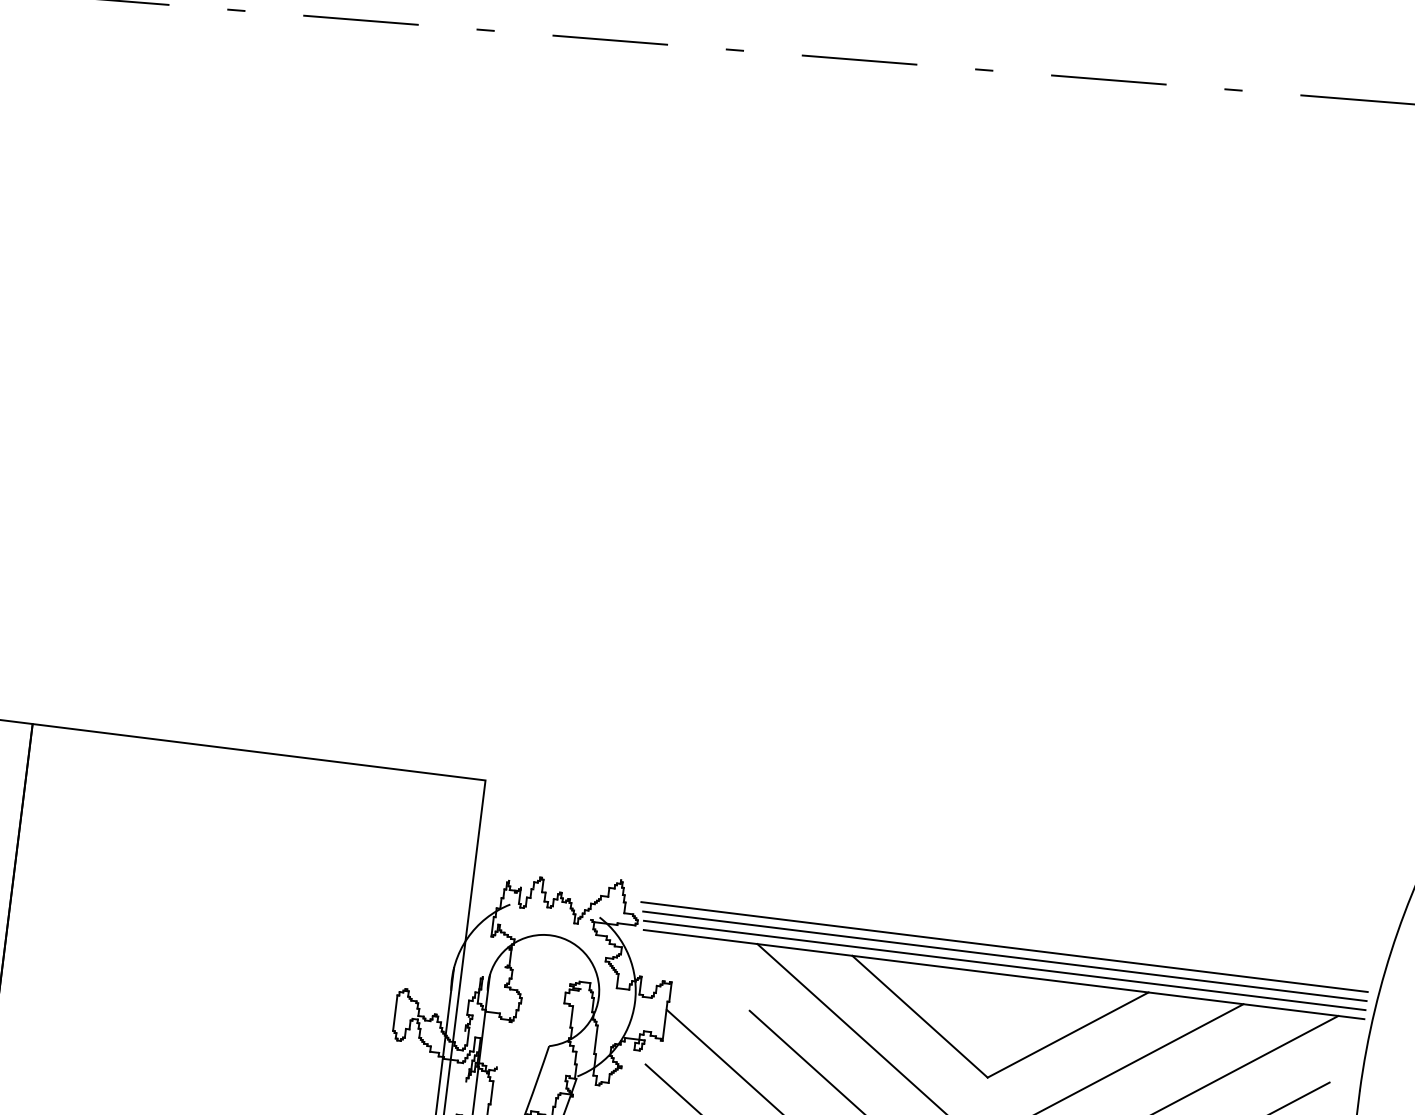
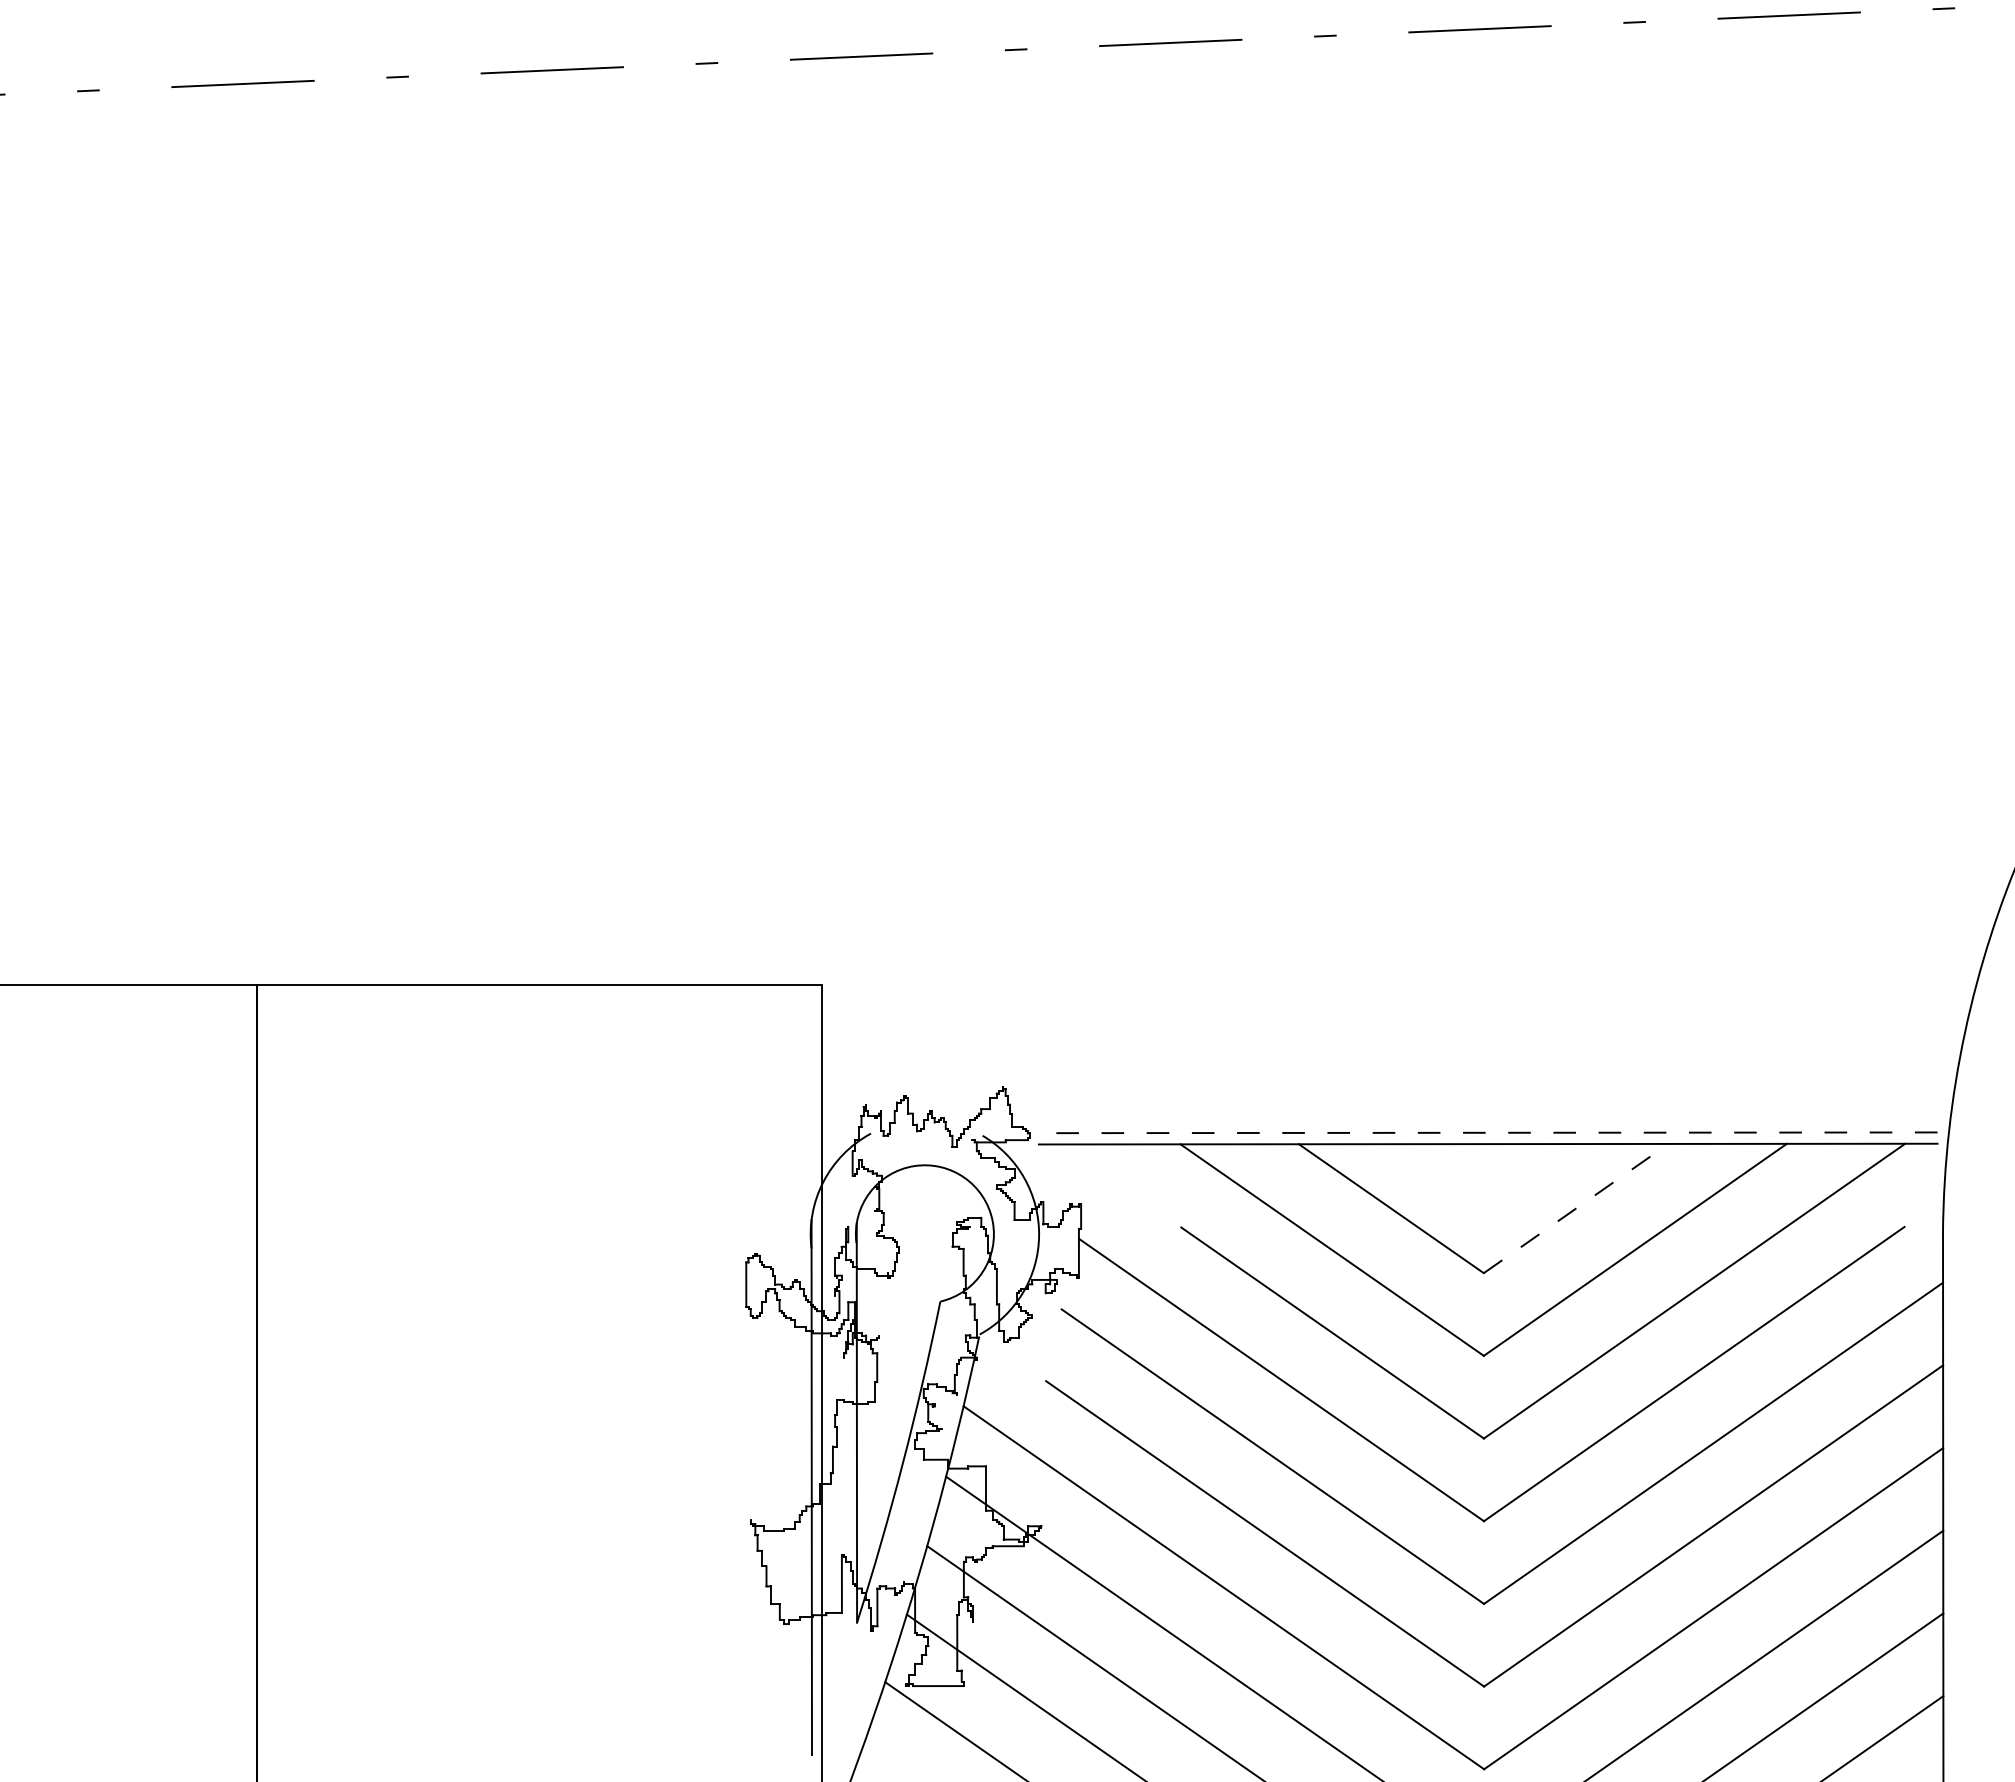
line: (1004, 946) -> (1484, 1109), removed
line: (1004, 956) -> (1486, 1121), removed
line: (1004, 965) -> (1487, 1132), solid -> dashed
line: (1068, 1035) -> (1576, 1208), solid -> dashed

